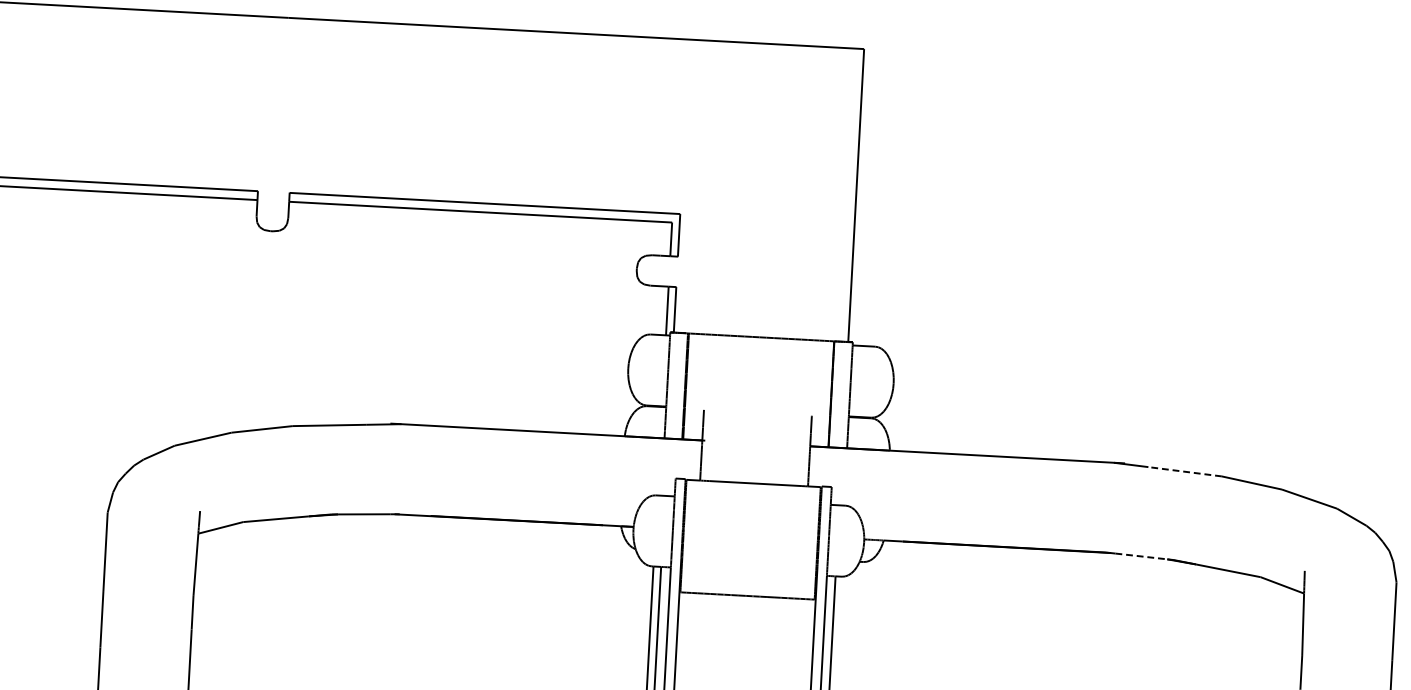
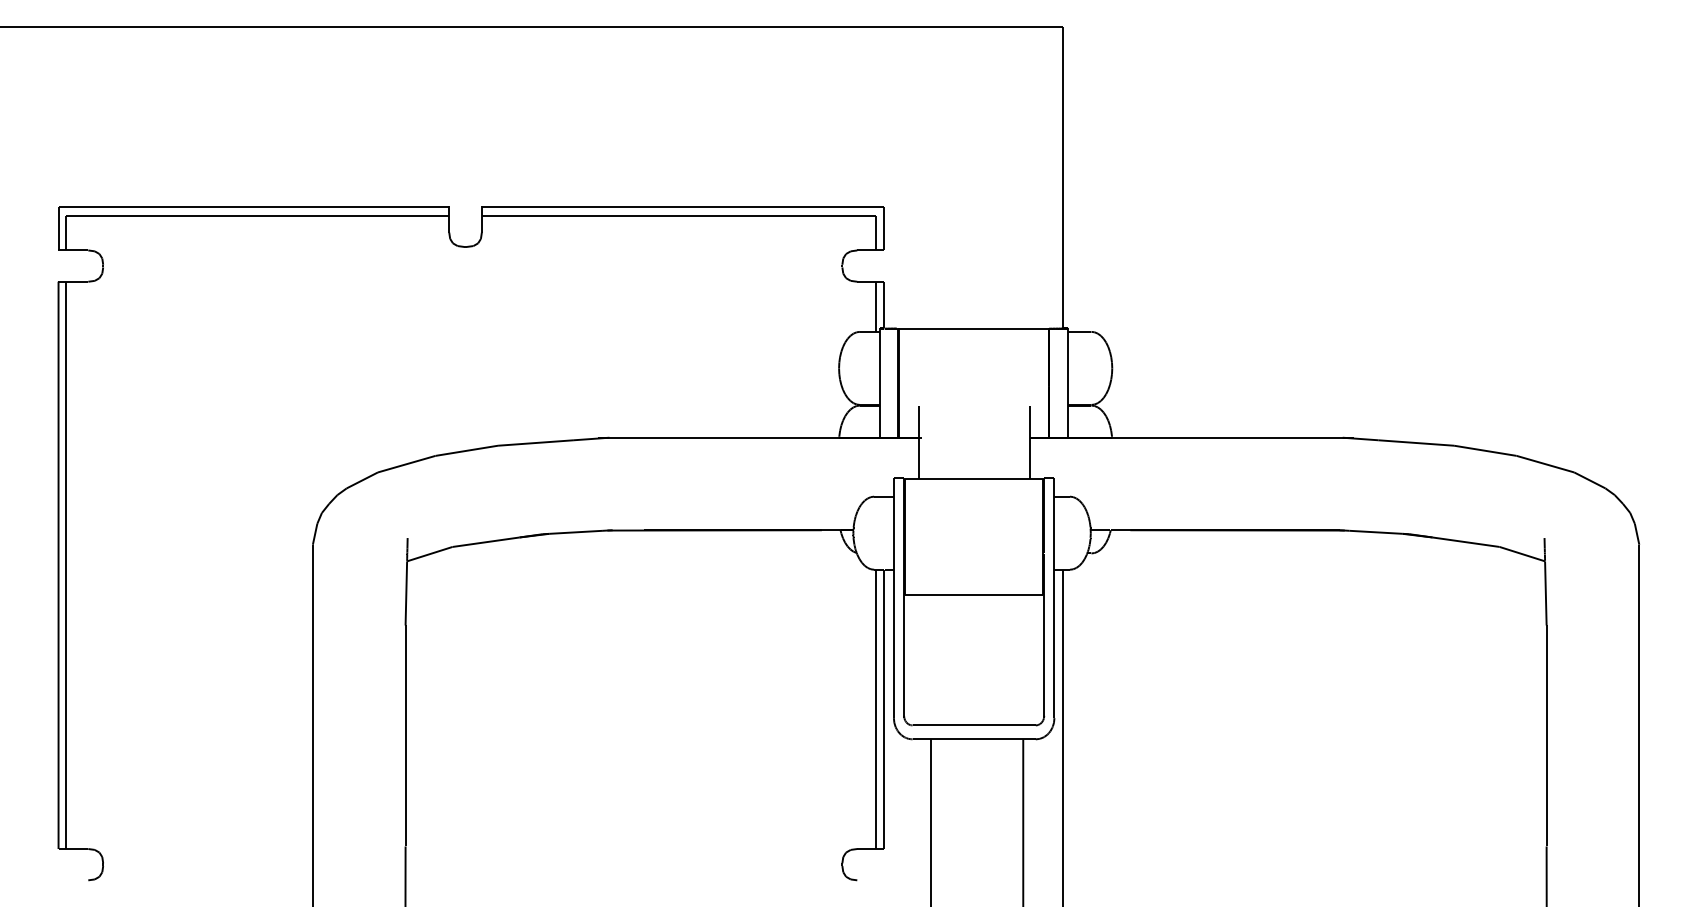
line: (1184, 471) -> (1415, 442), dashed -> solid
line: (1141, 556) -> (1376, 532), dashed -> solid

